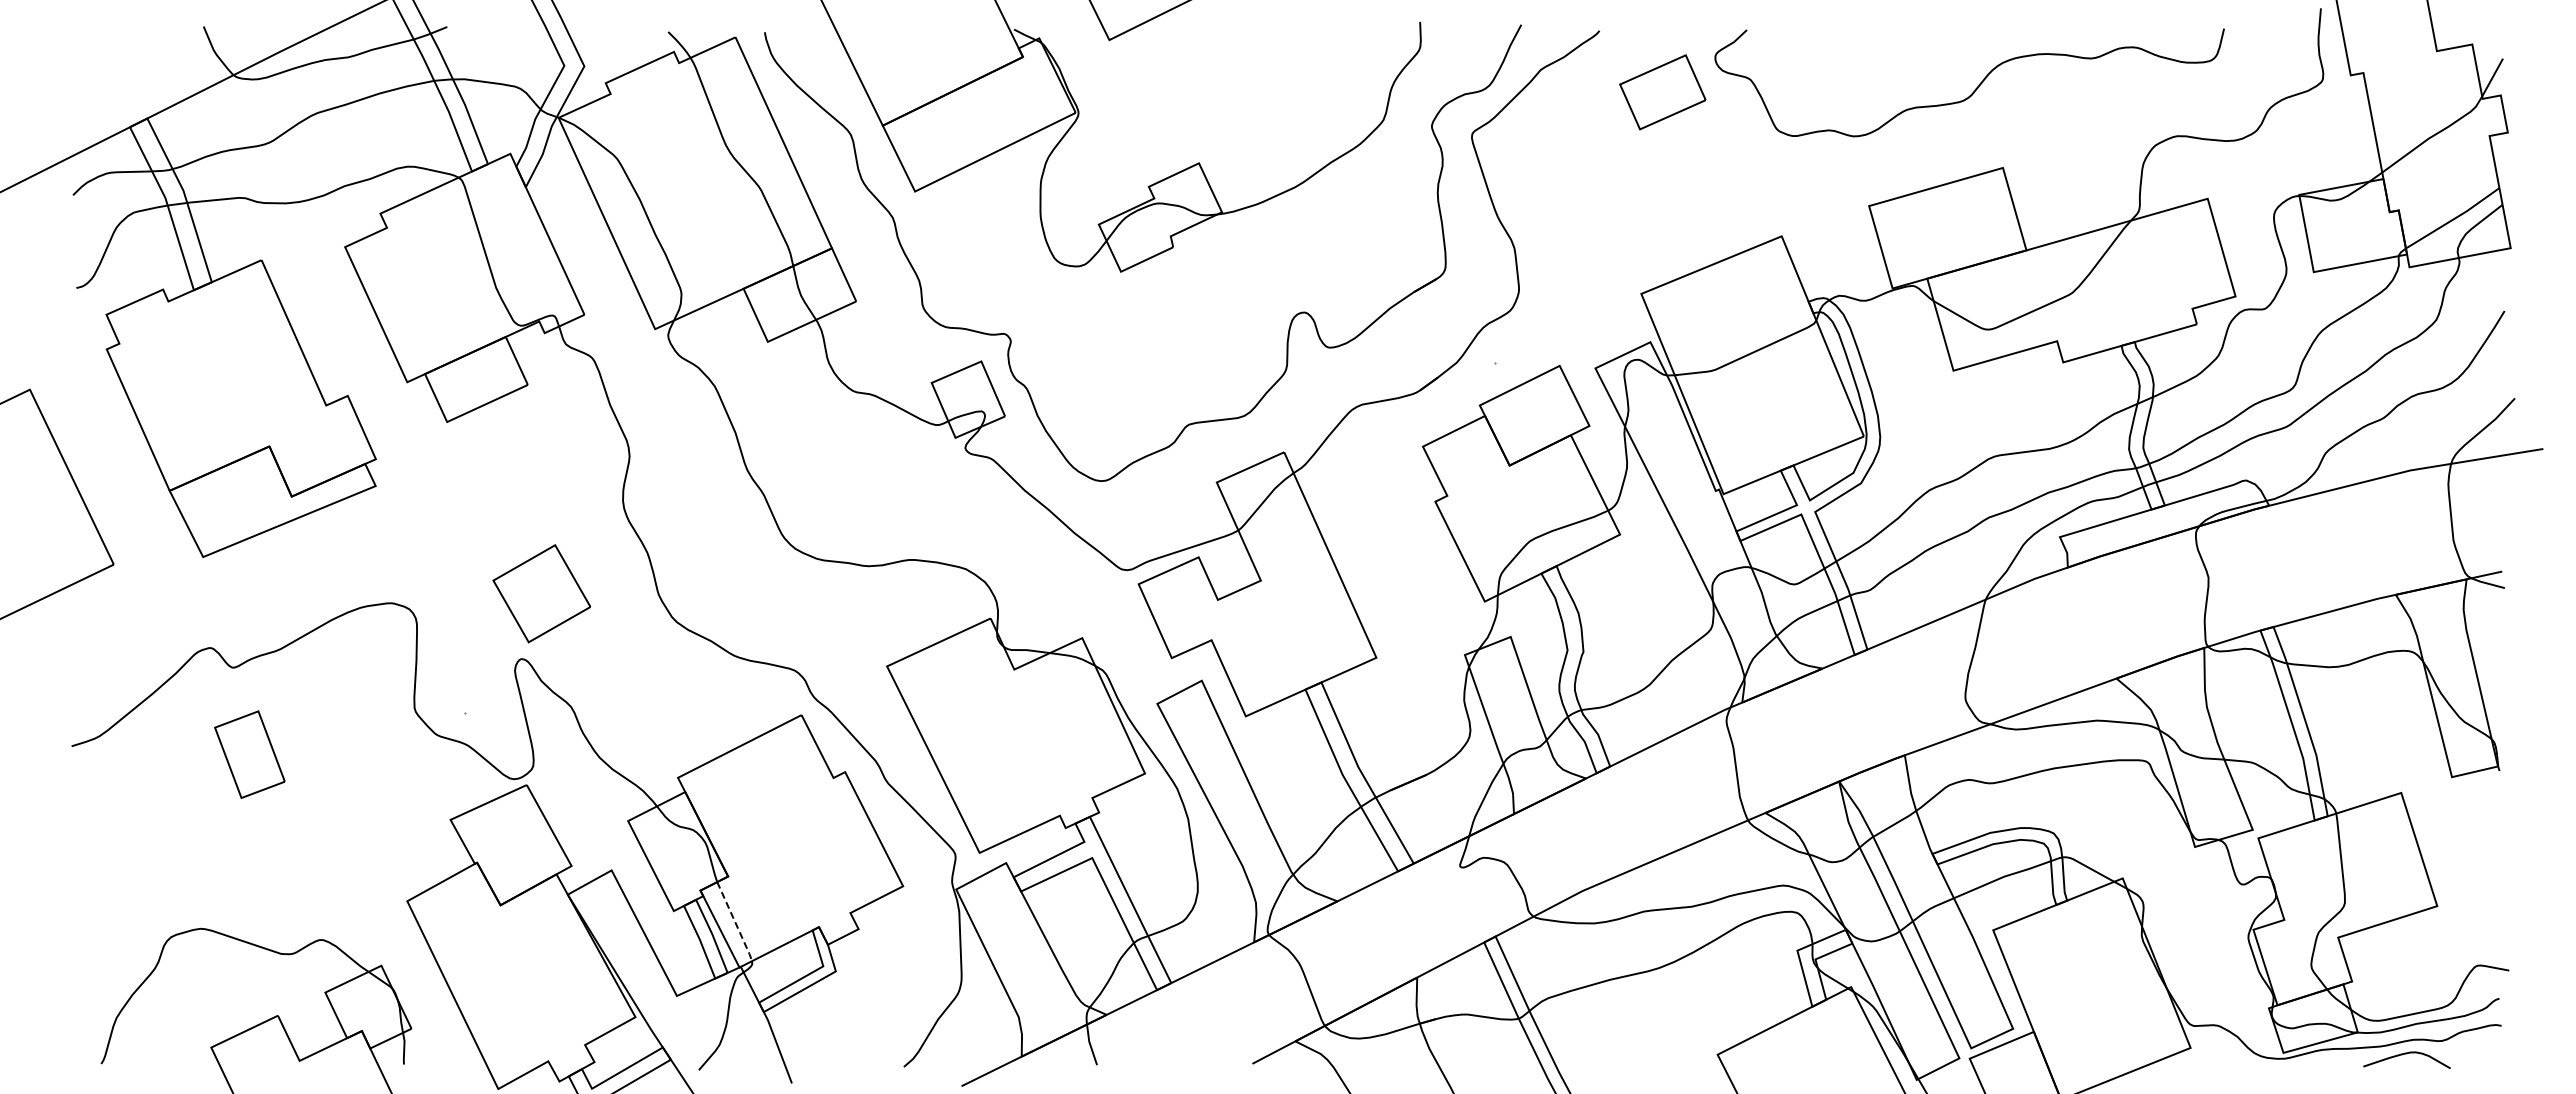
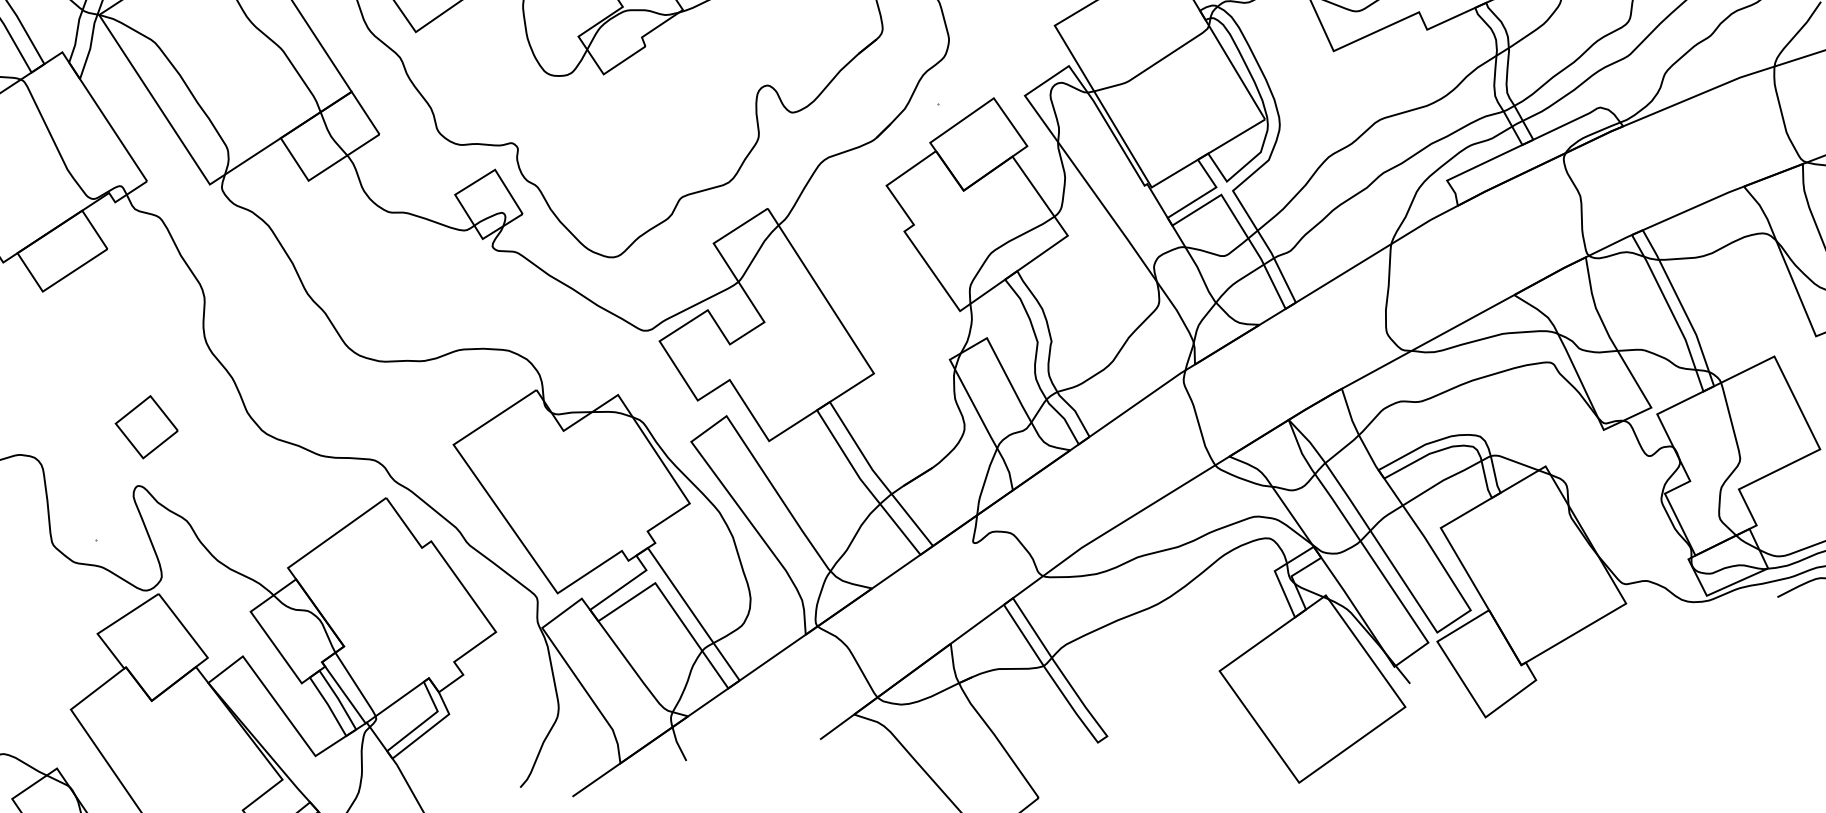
part: (541, 593) -> (146, 427), size x0.71
line: (735, 921) -> (356, 684), dashed -> solid

